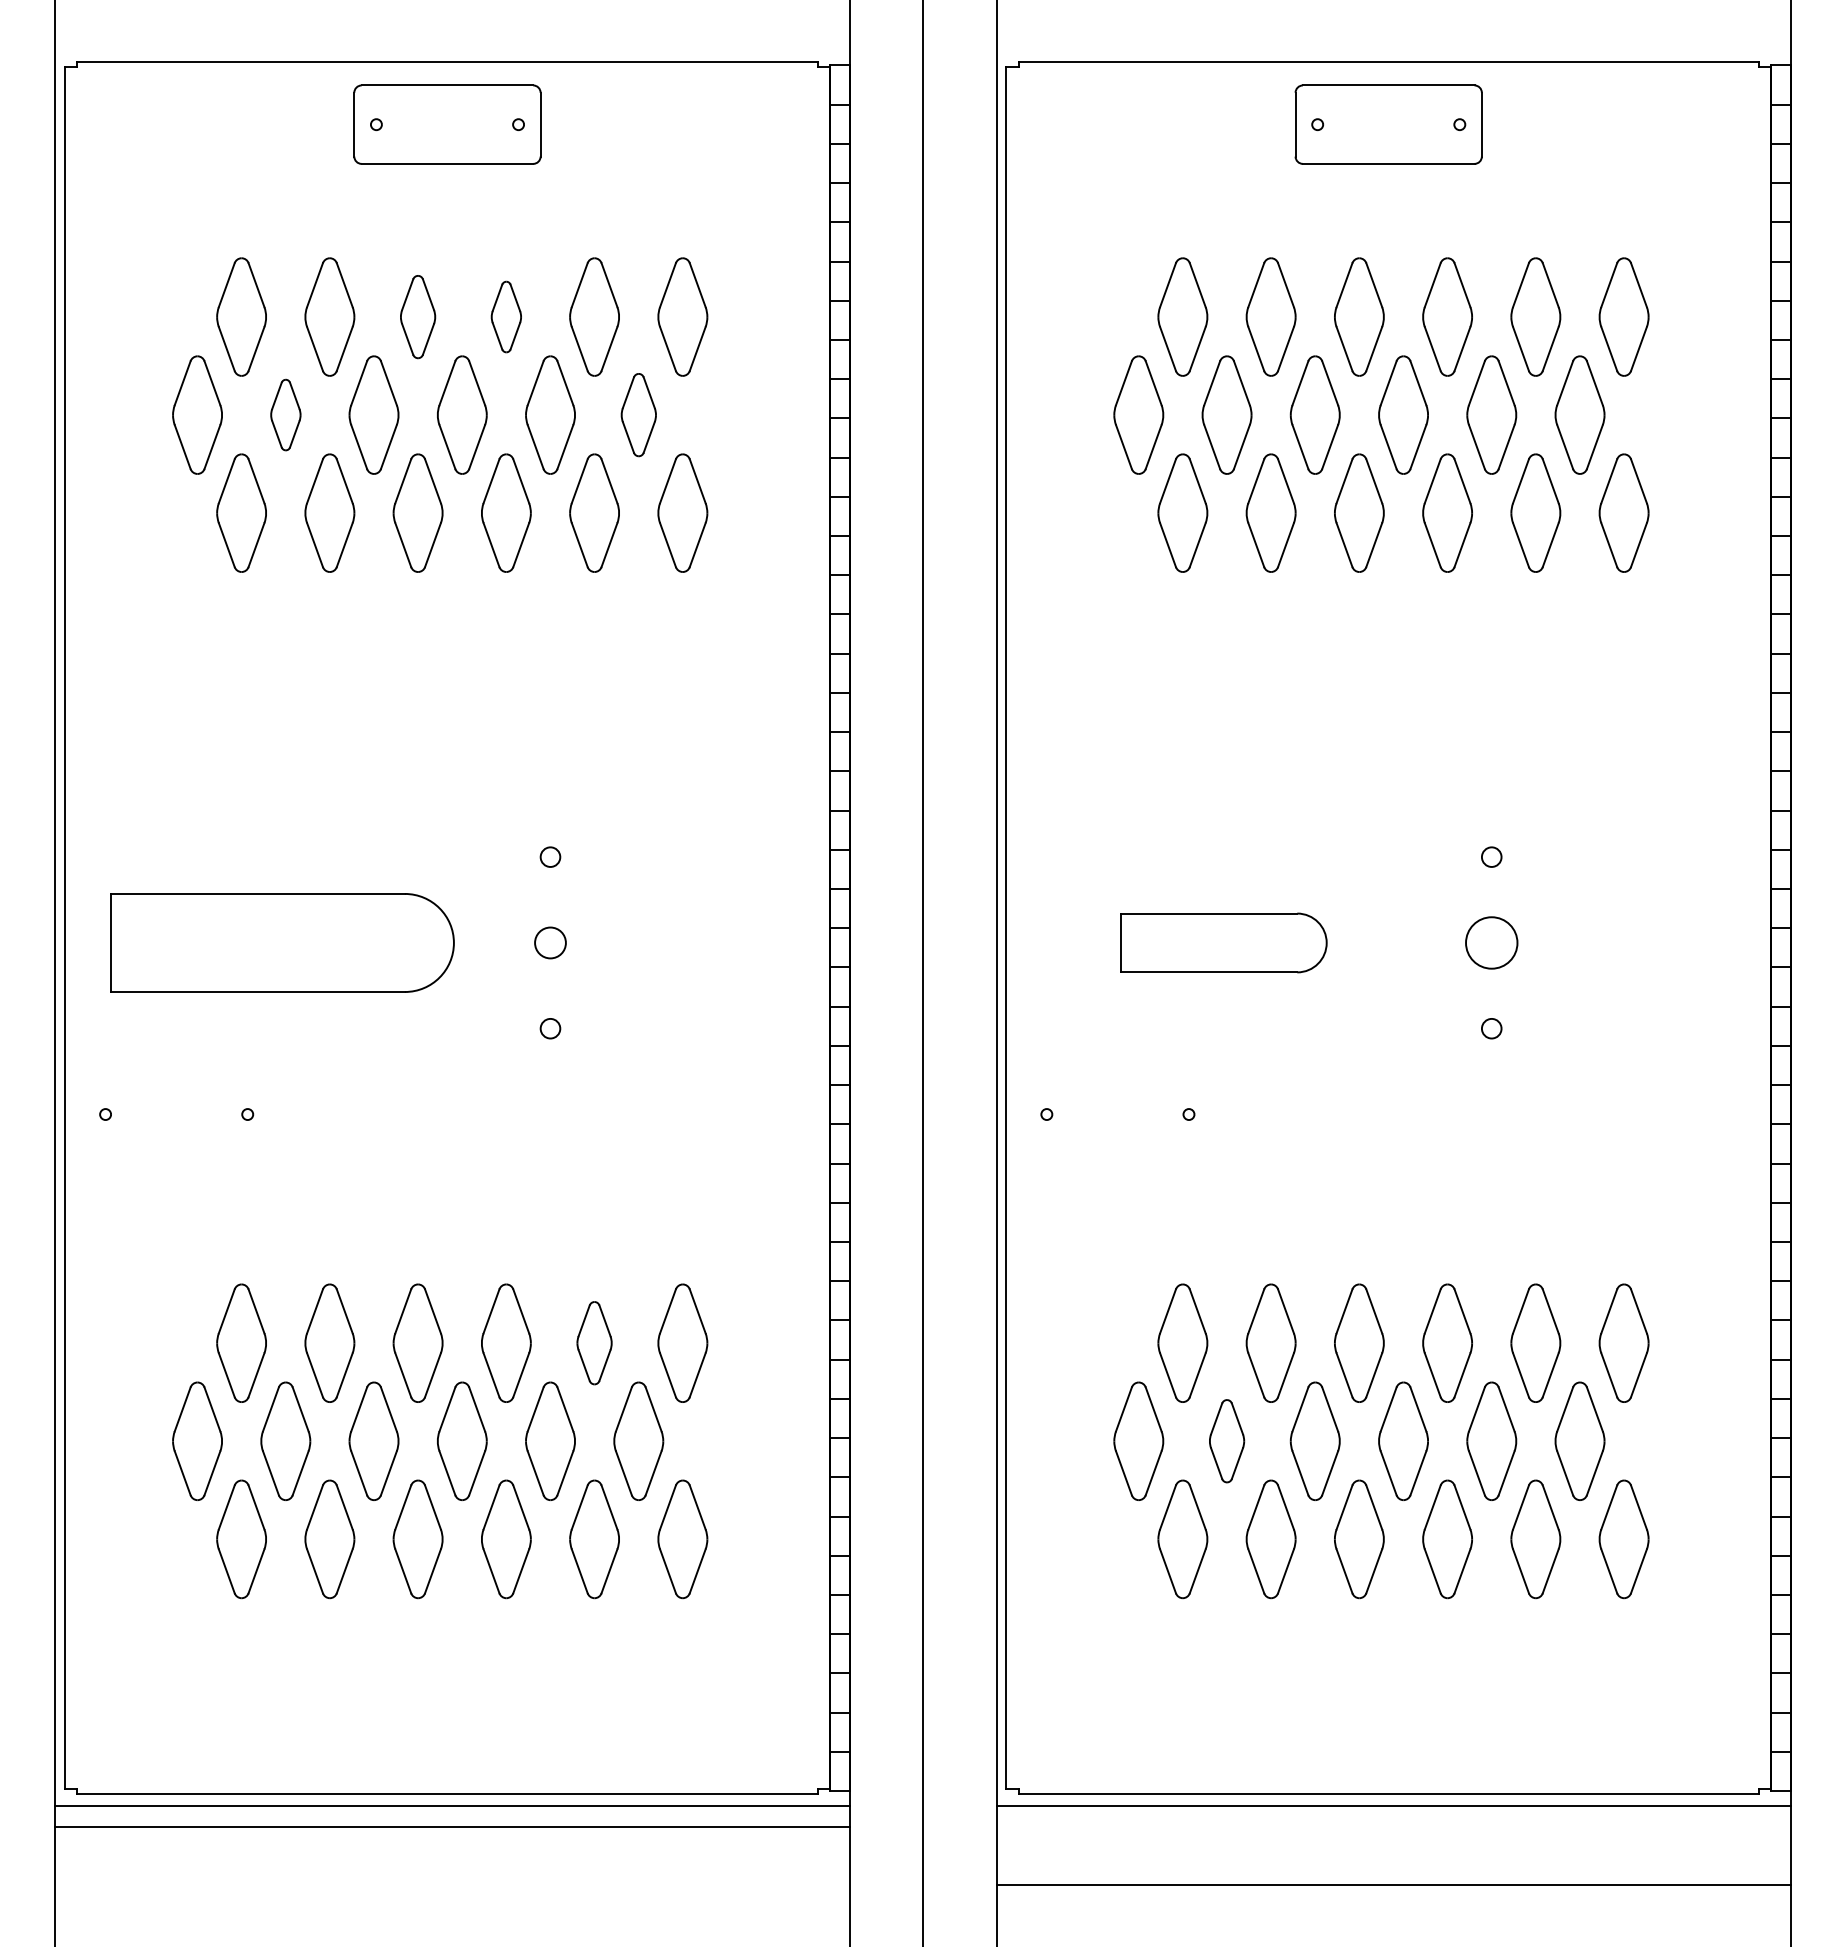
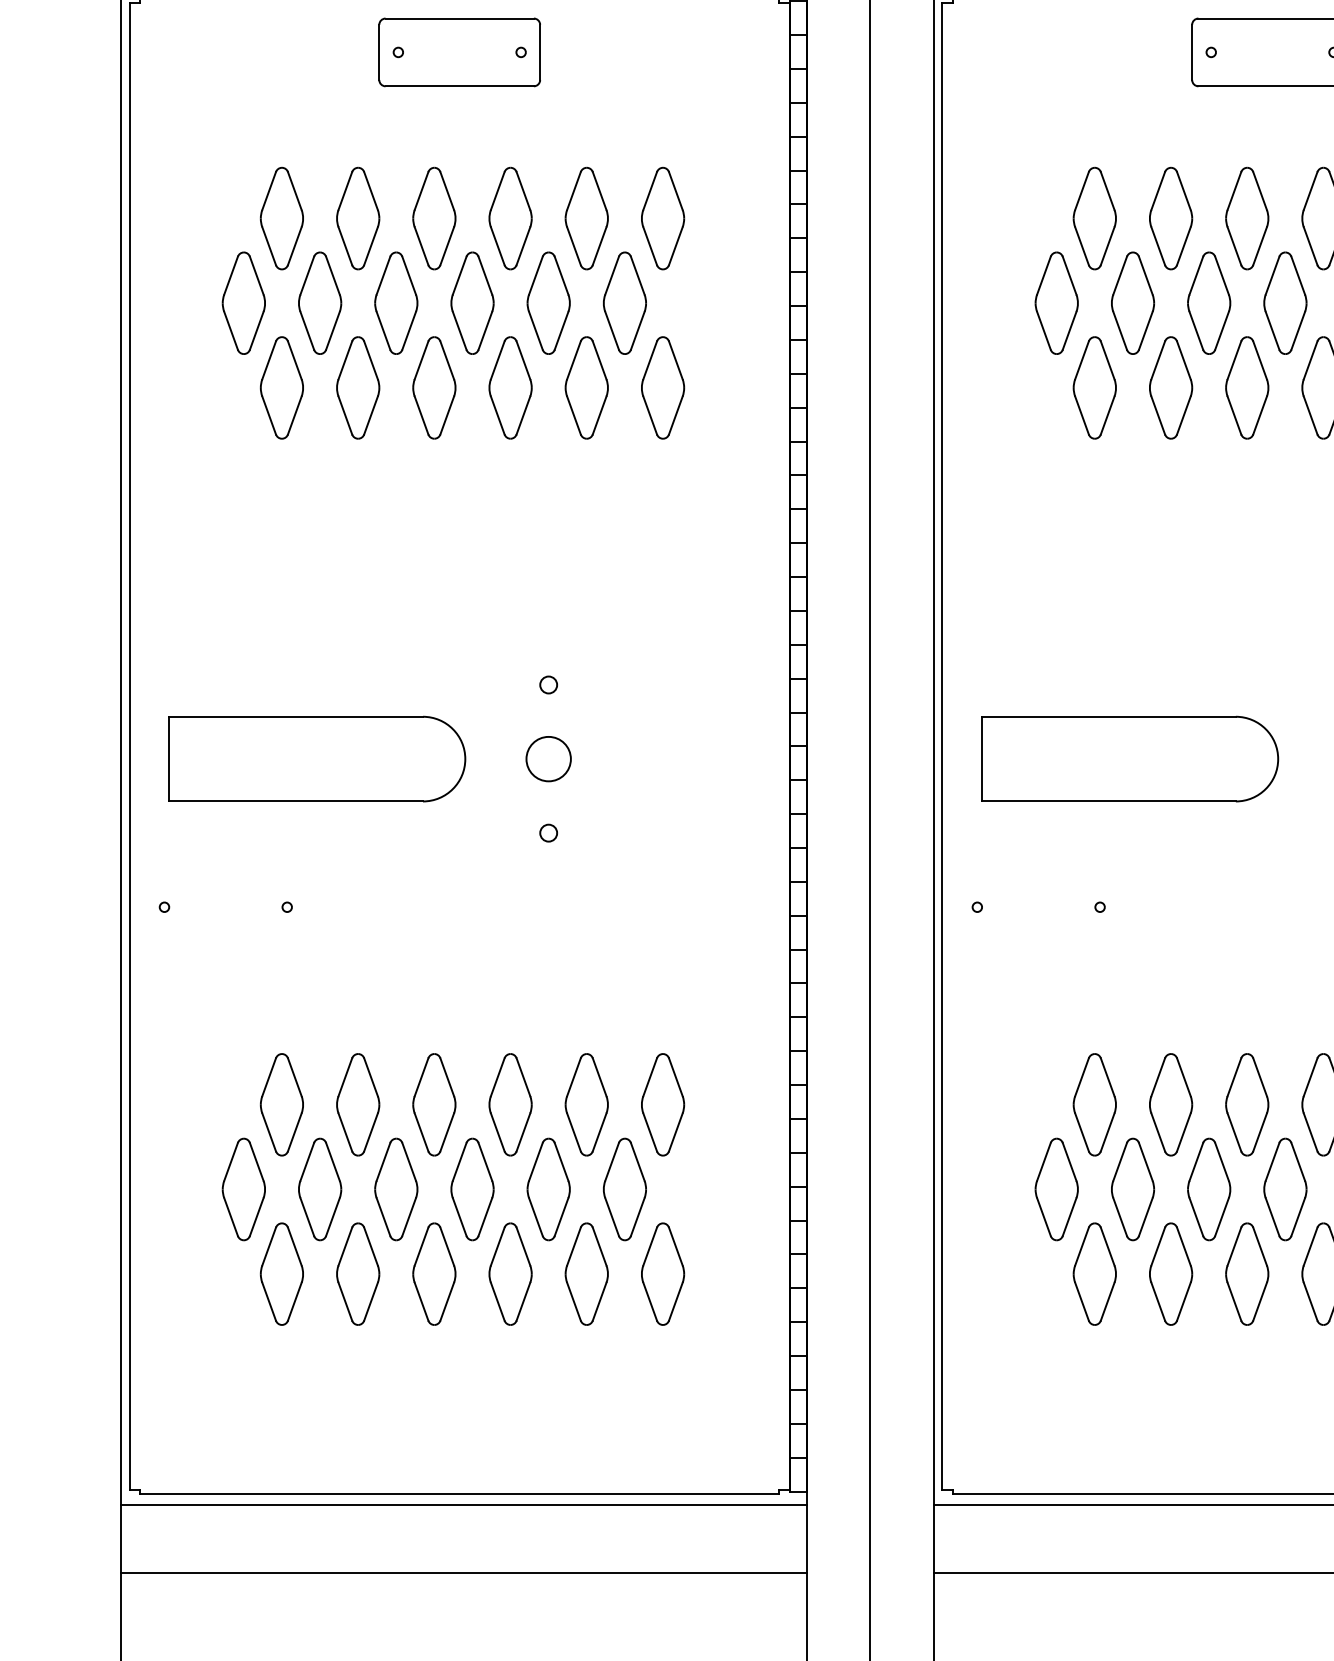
part: (417, 316) -> (433, 218), size x1.43
part: (506, 316) -> (510, 218), size x1.67
part: (285, 414) -> (319, 302), size x1.67
part: (638, 414) -> (624, 302), size x1.43
circle: (550, 942) -> (548, 758), size x1.67
part: (1223, 942) -> (1129, 758), size x1.67
part: (594, 1342) -> (586, 1104), size x1.43
part: (1226, 1440) -> (1132, 1188), size x1.43
line: (452, 1826) -> (464, 1572), moved

